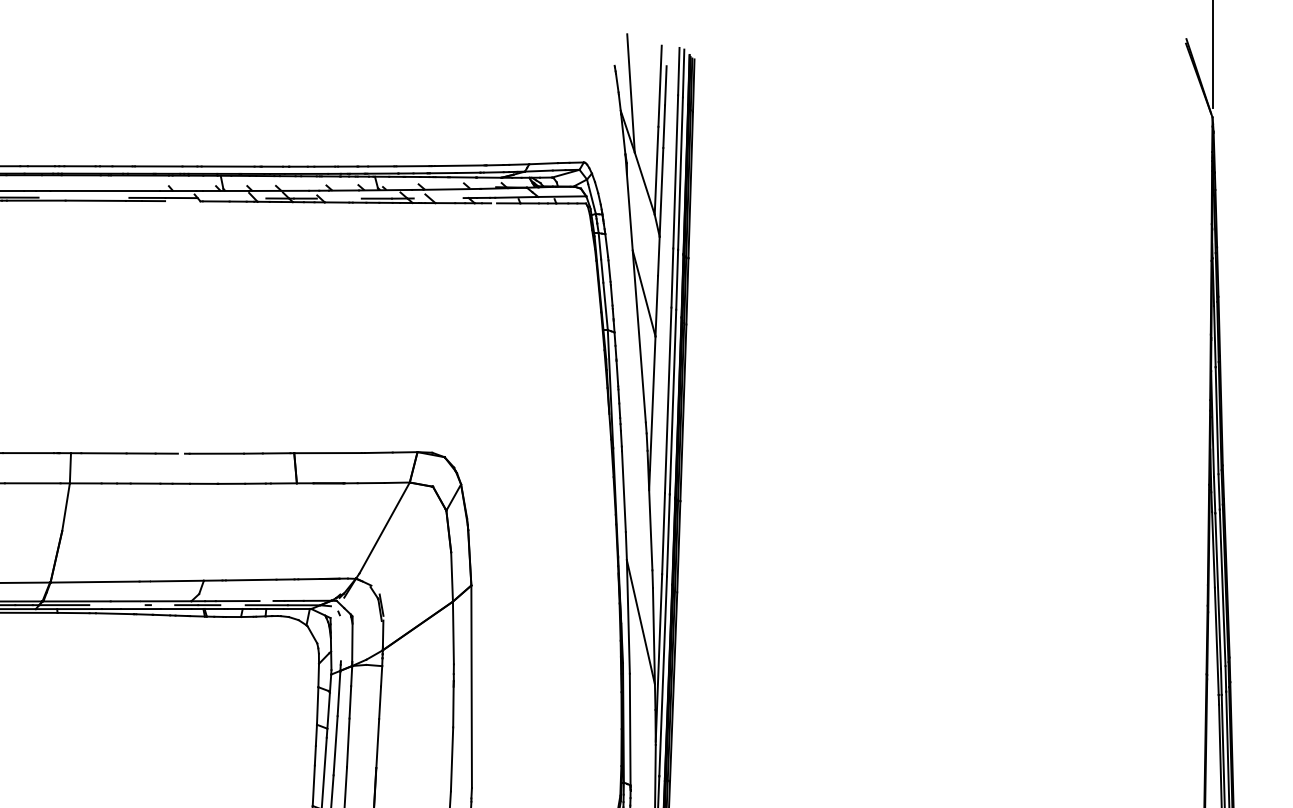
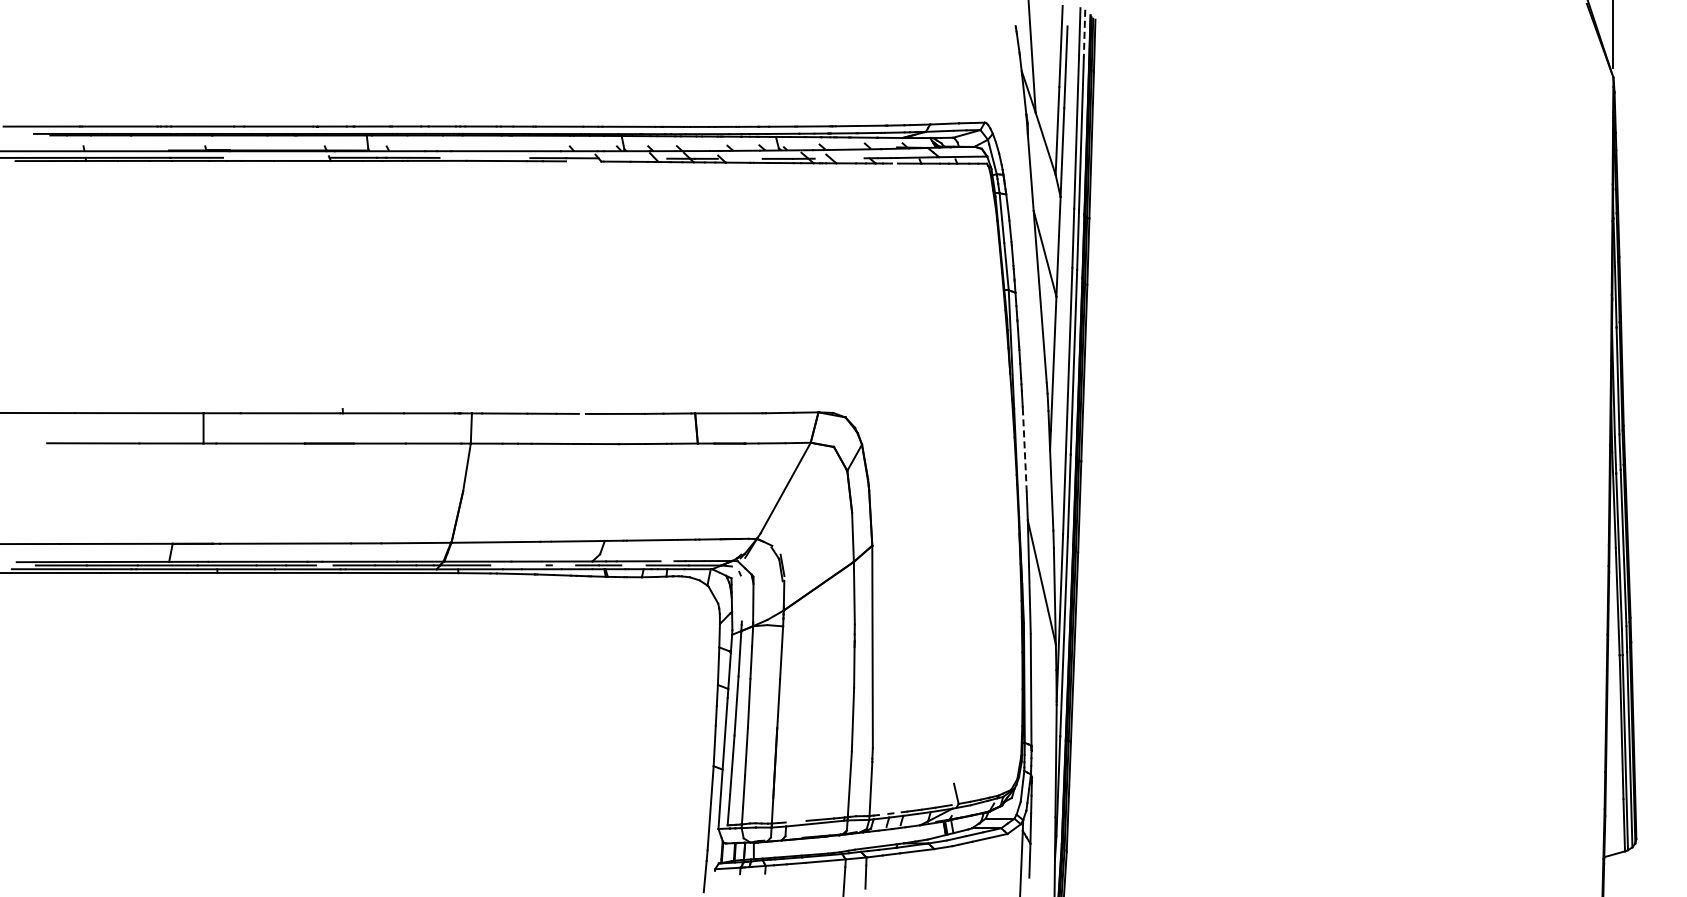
line: (683, 73) -> (1084, 33), solid -> dashed
line: (623, 491) -> (1024, 451), solid -> dashed

